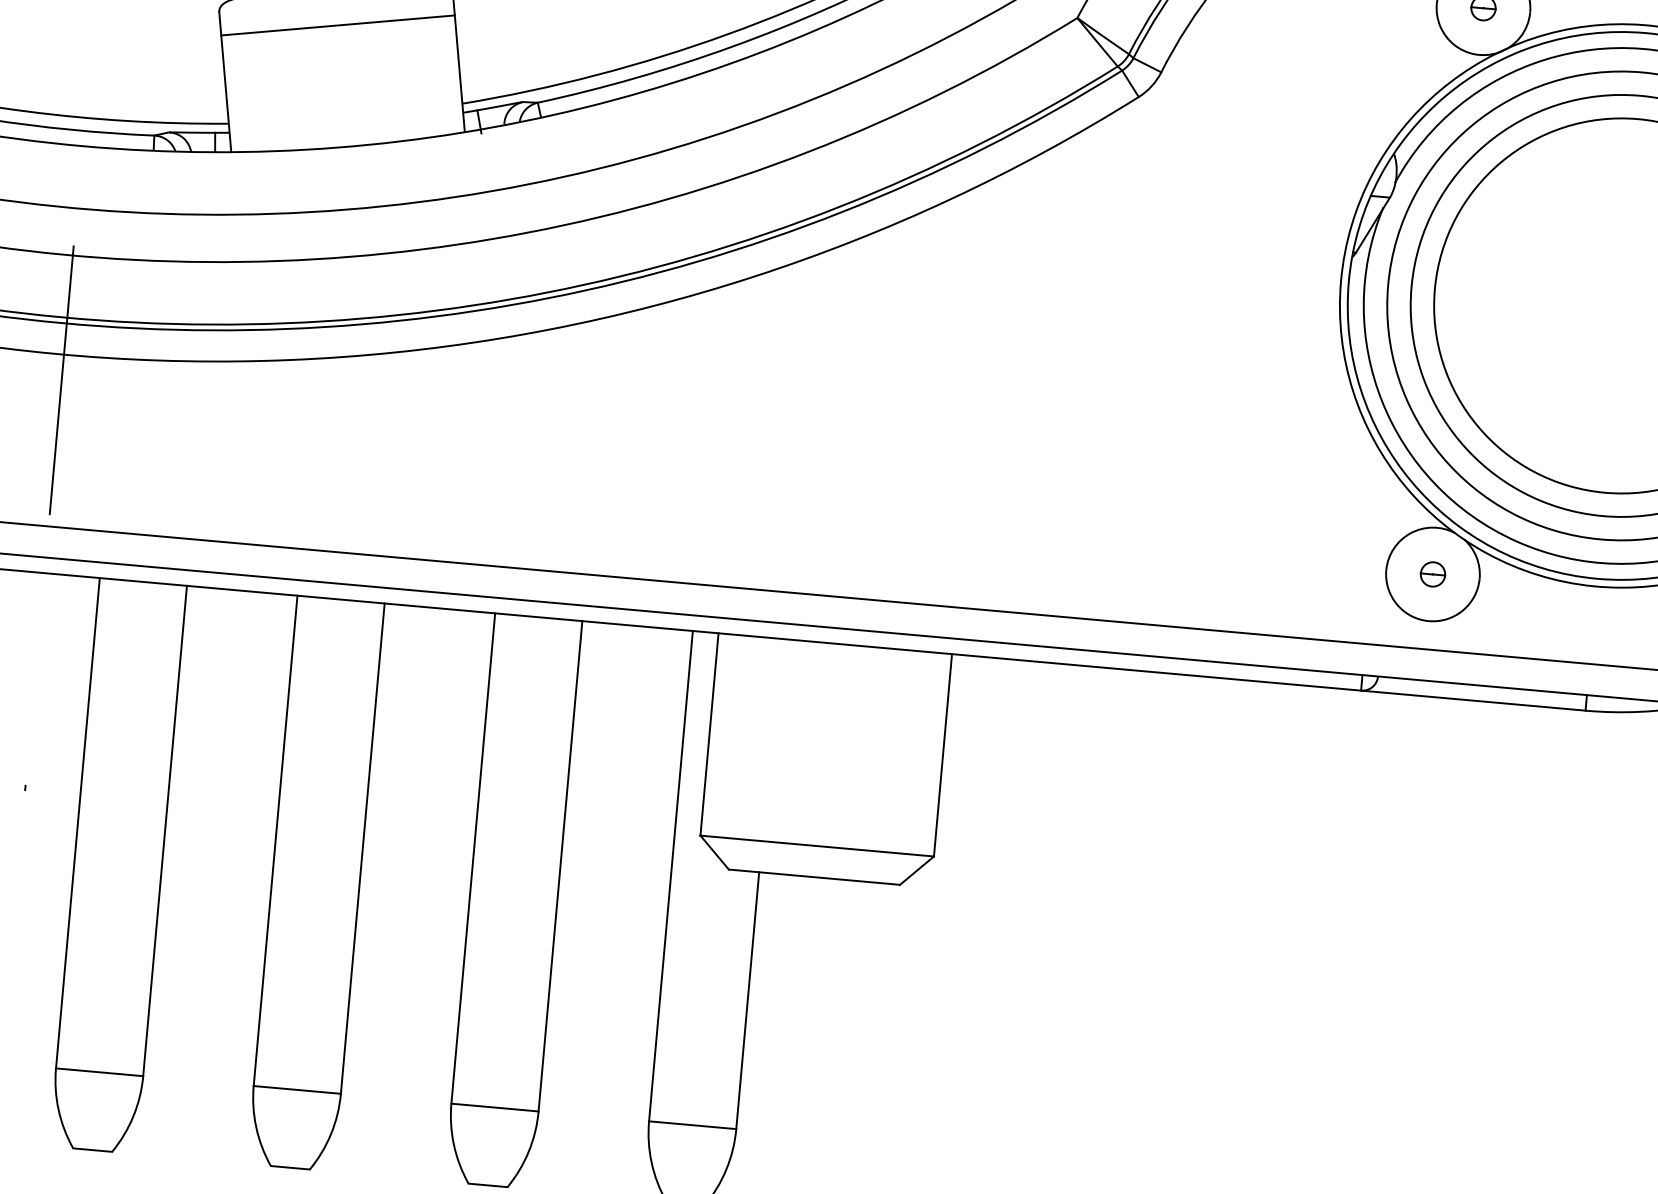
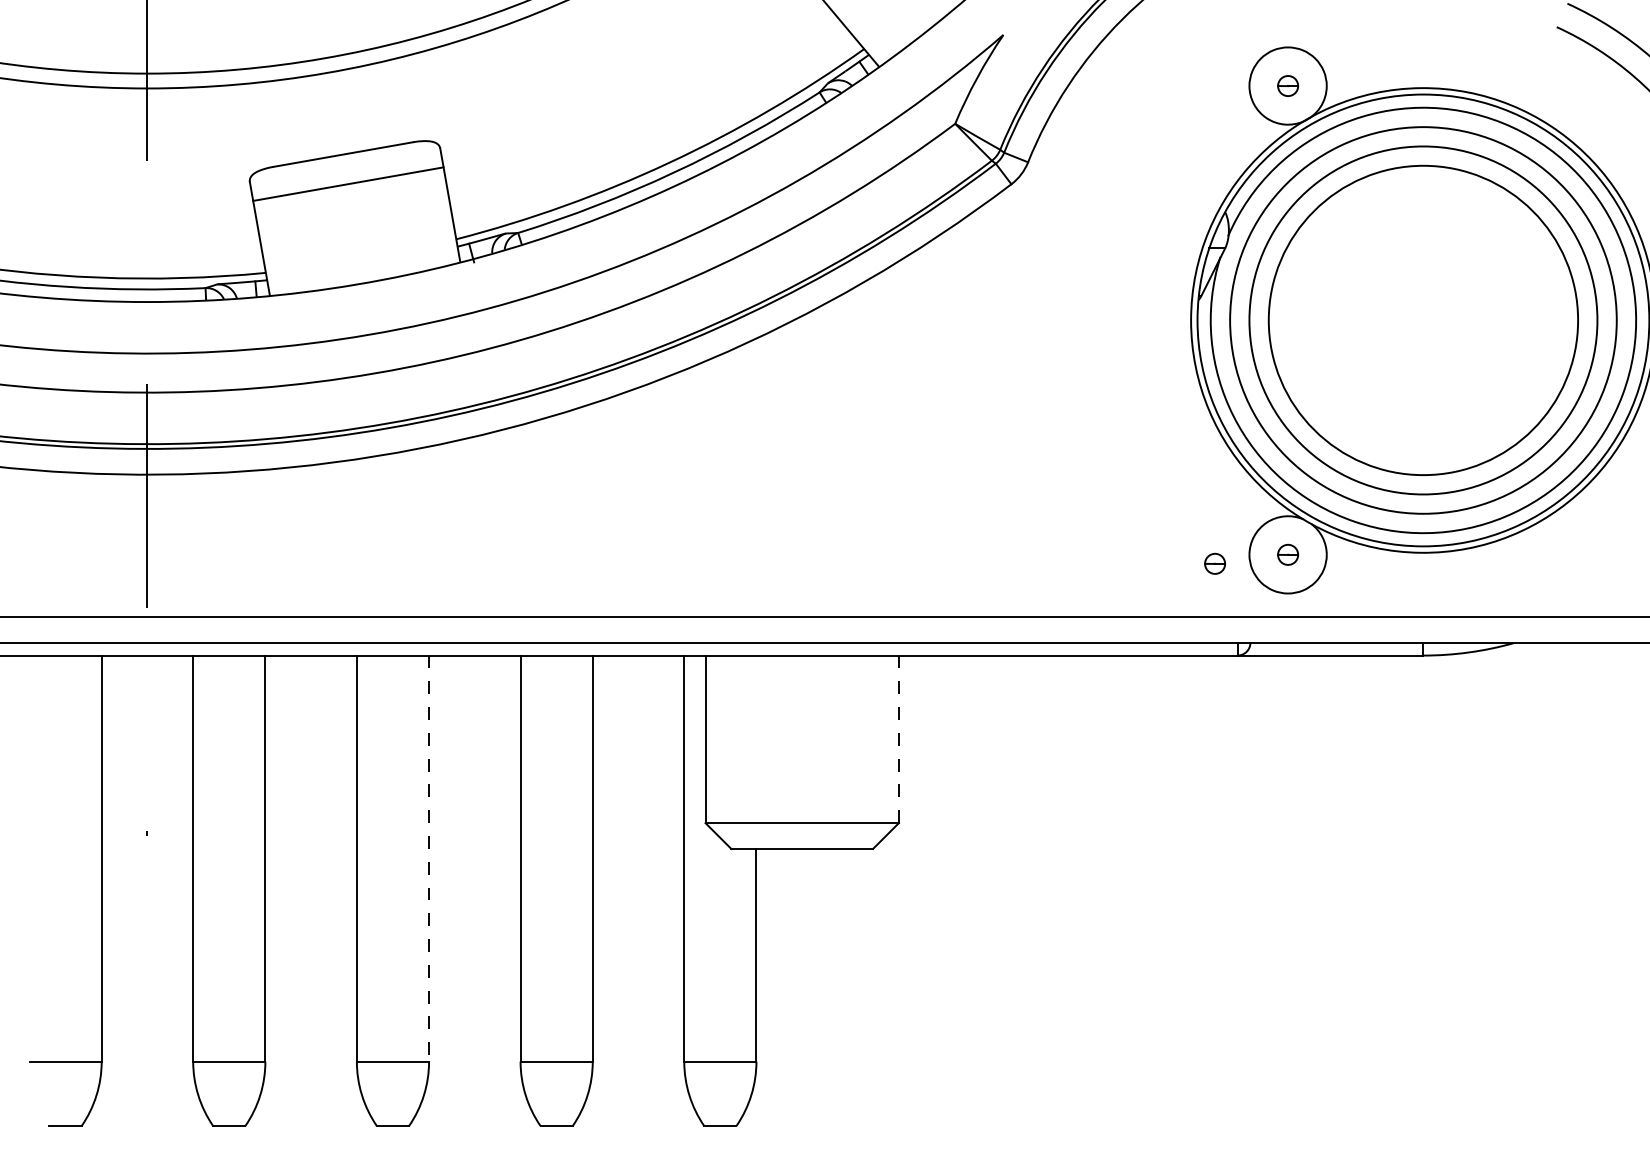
part: (1344, 577) -> (1215, 563), added
line: (942, 755) -> (898, 739), solid -> dashed
line: (363, 848) -> (429, 858), solid -> dashed

